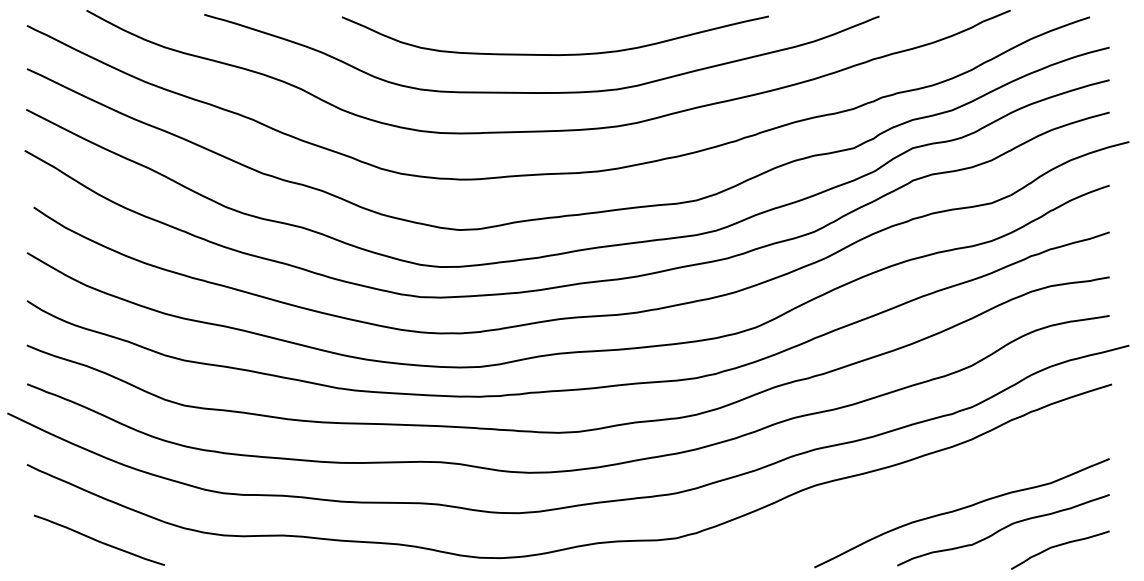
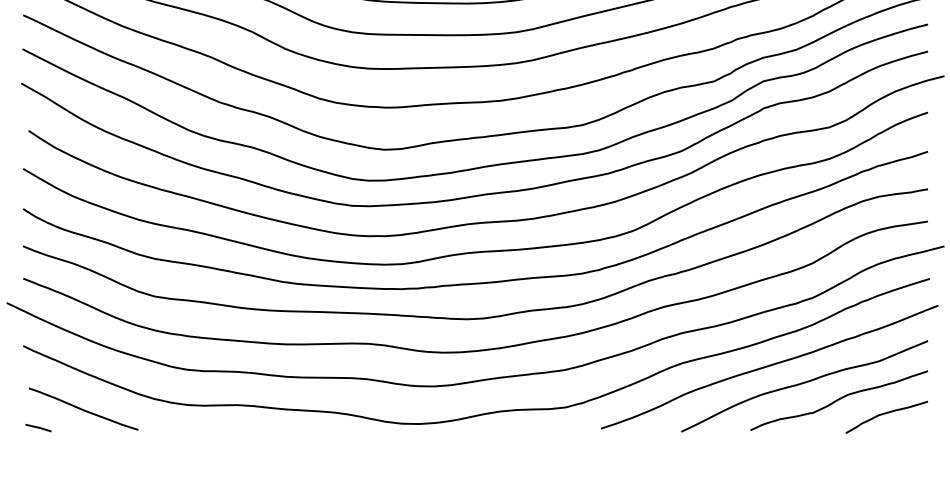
curve: (920, 489) -> (769, 366), added
line: (44, 562) -> (37, 427), added

